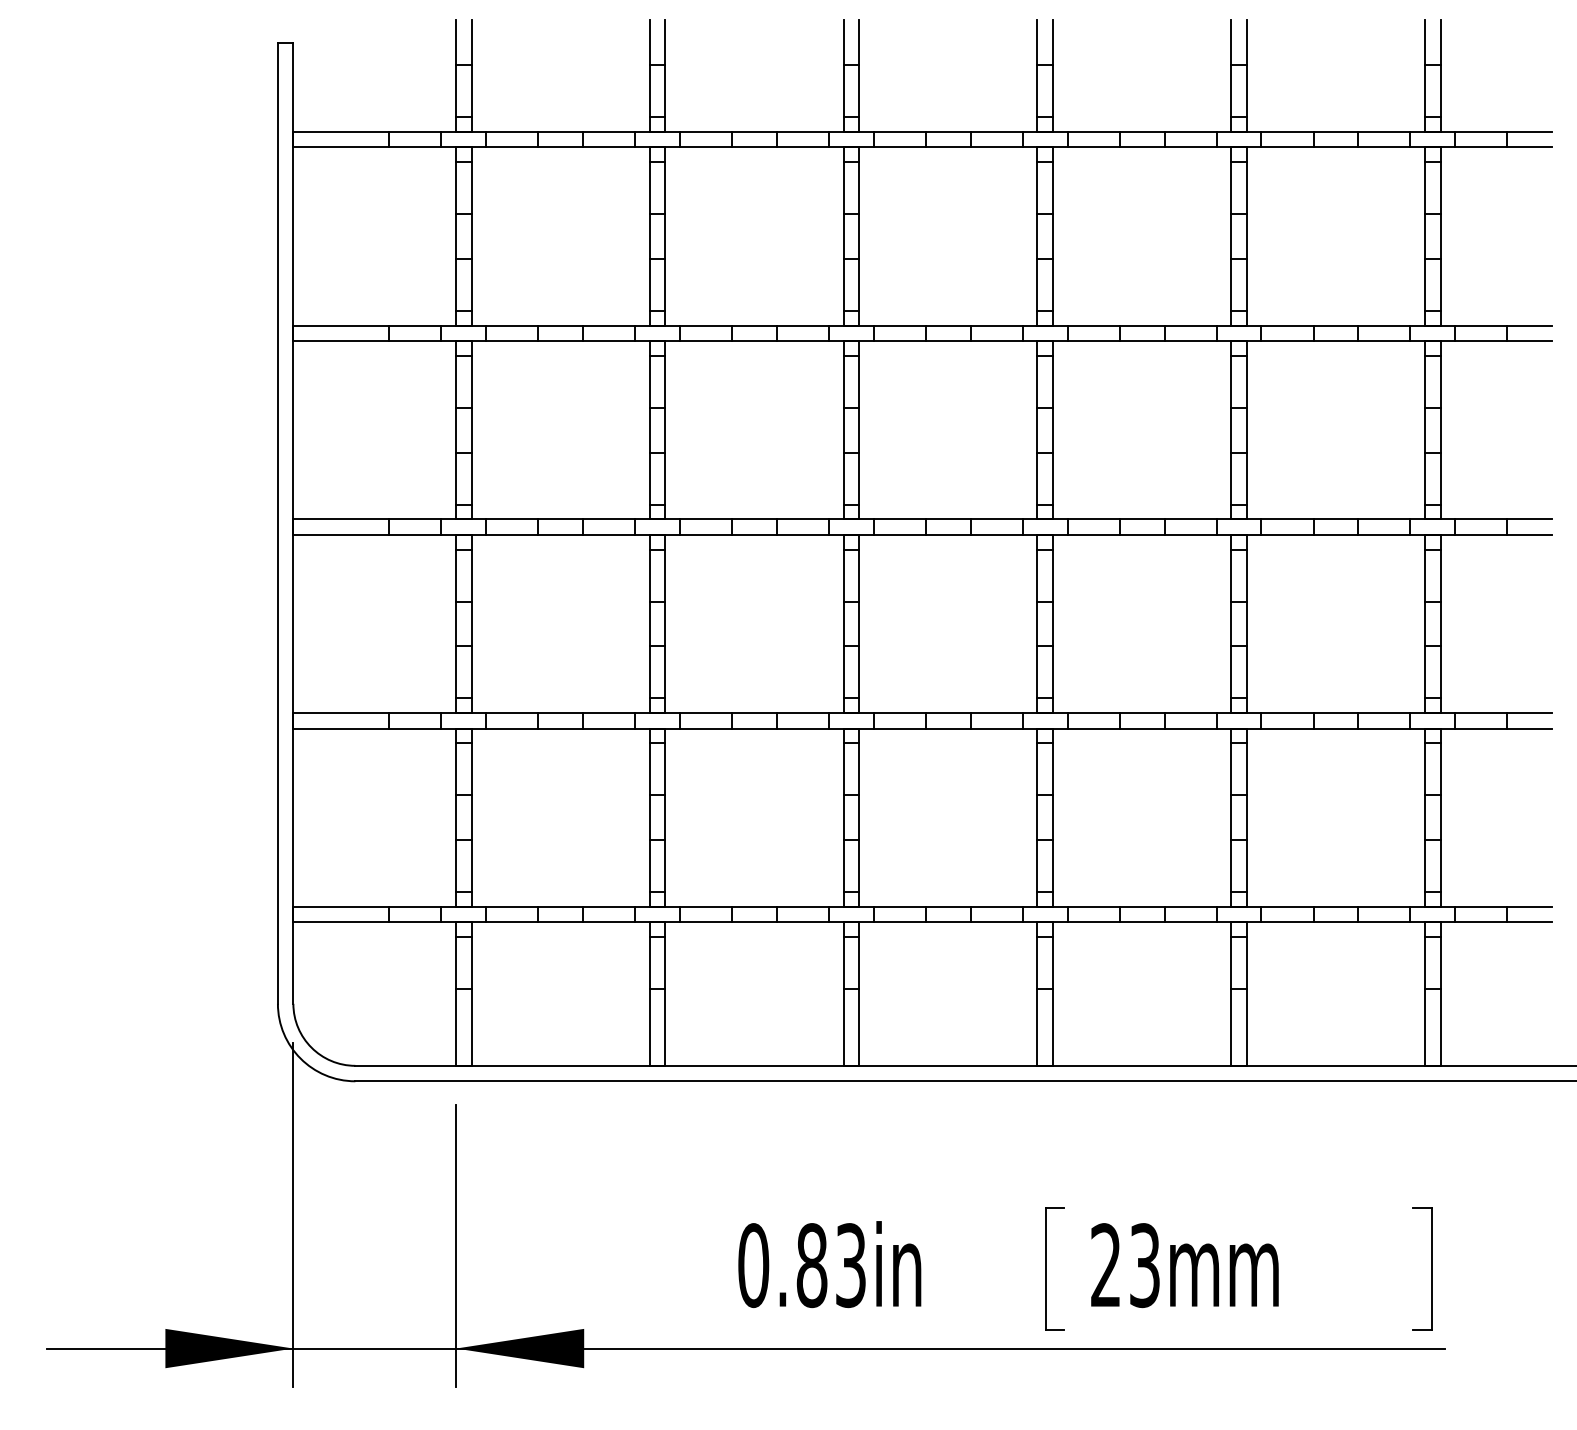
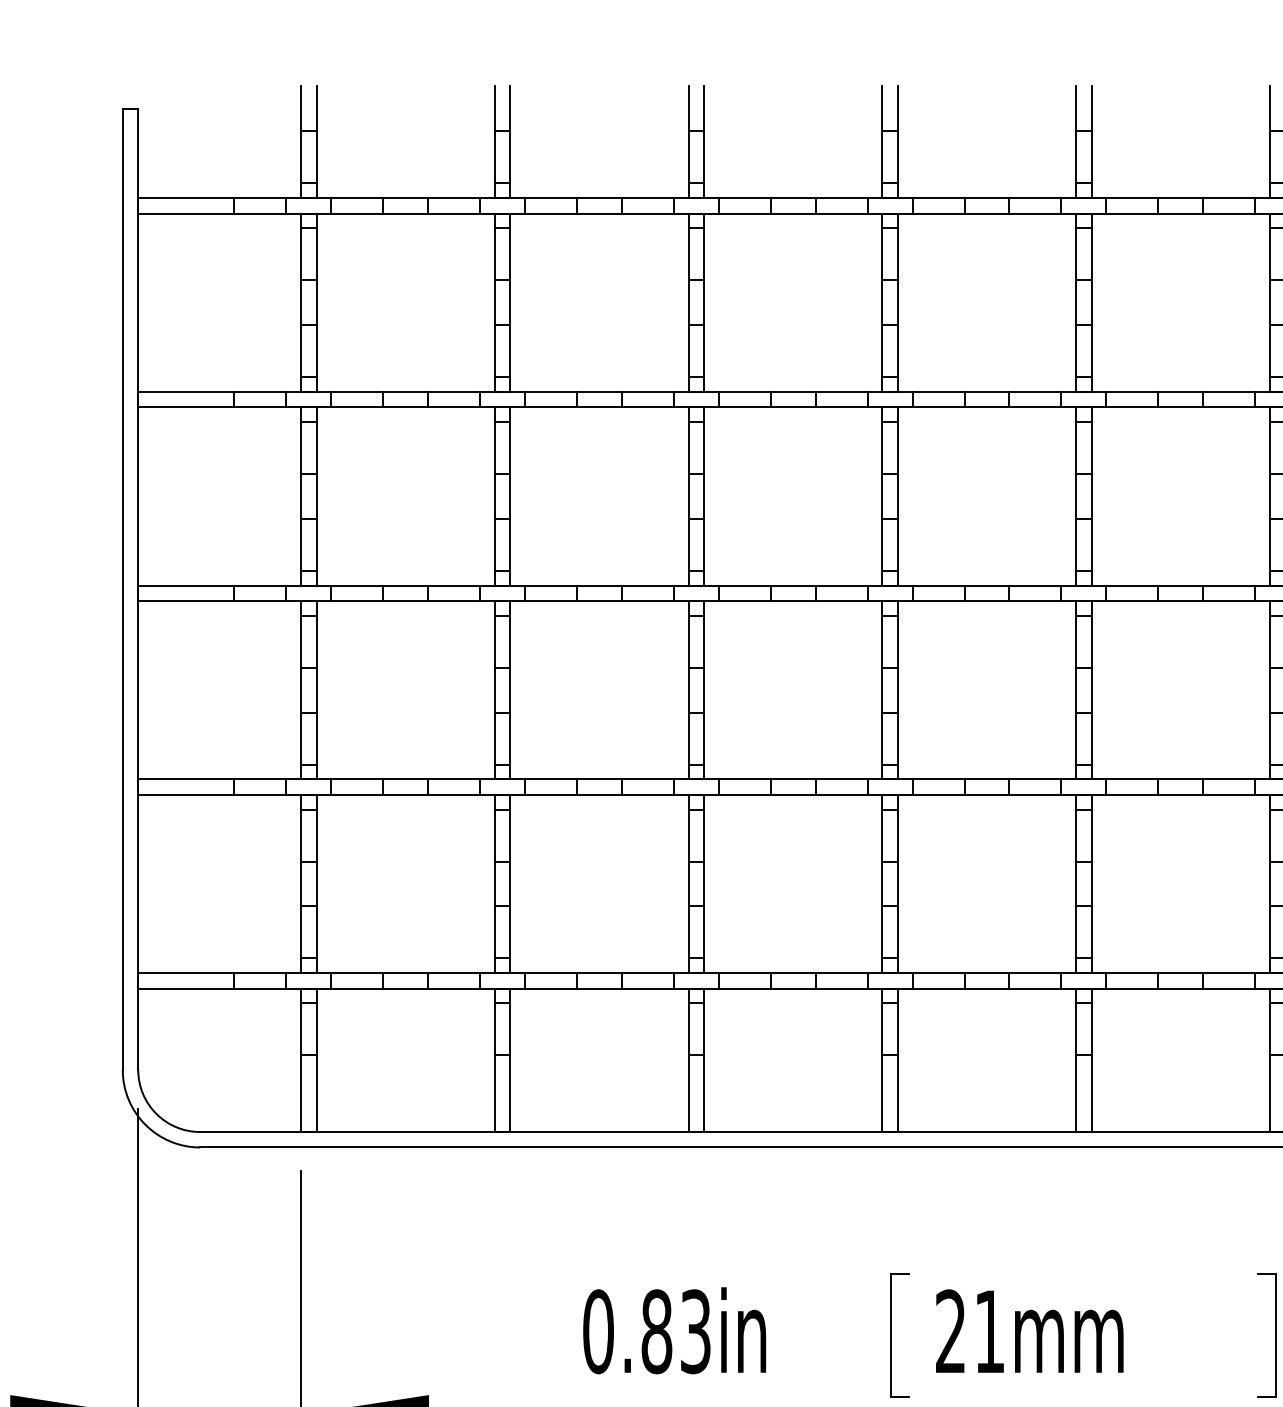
text: (1144, 1265) -> (989, 1331), 23mm -> 21mm

